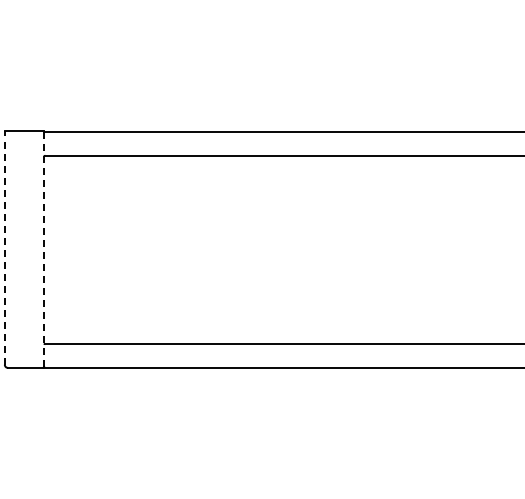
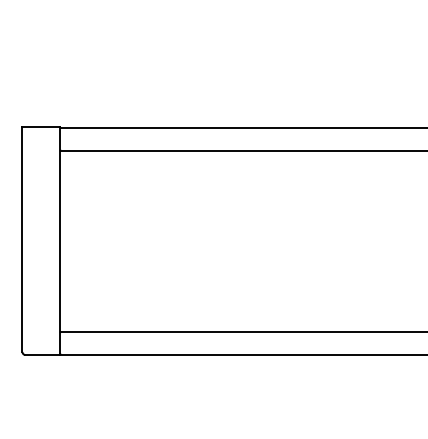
line: (4, 247) -> (22, 239), dashed -> solid
line: (44, 248) -> (60, 239), dashed -> solid

